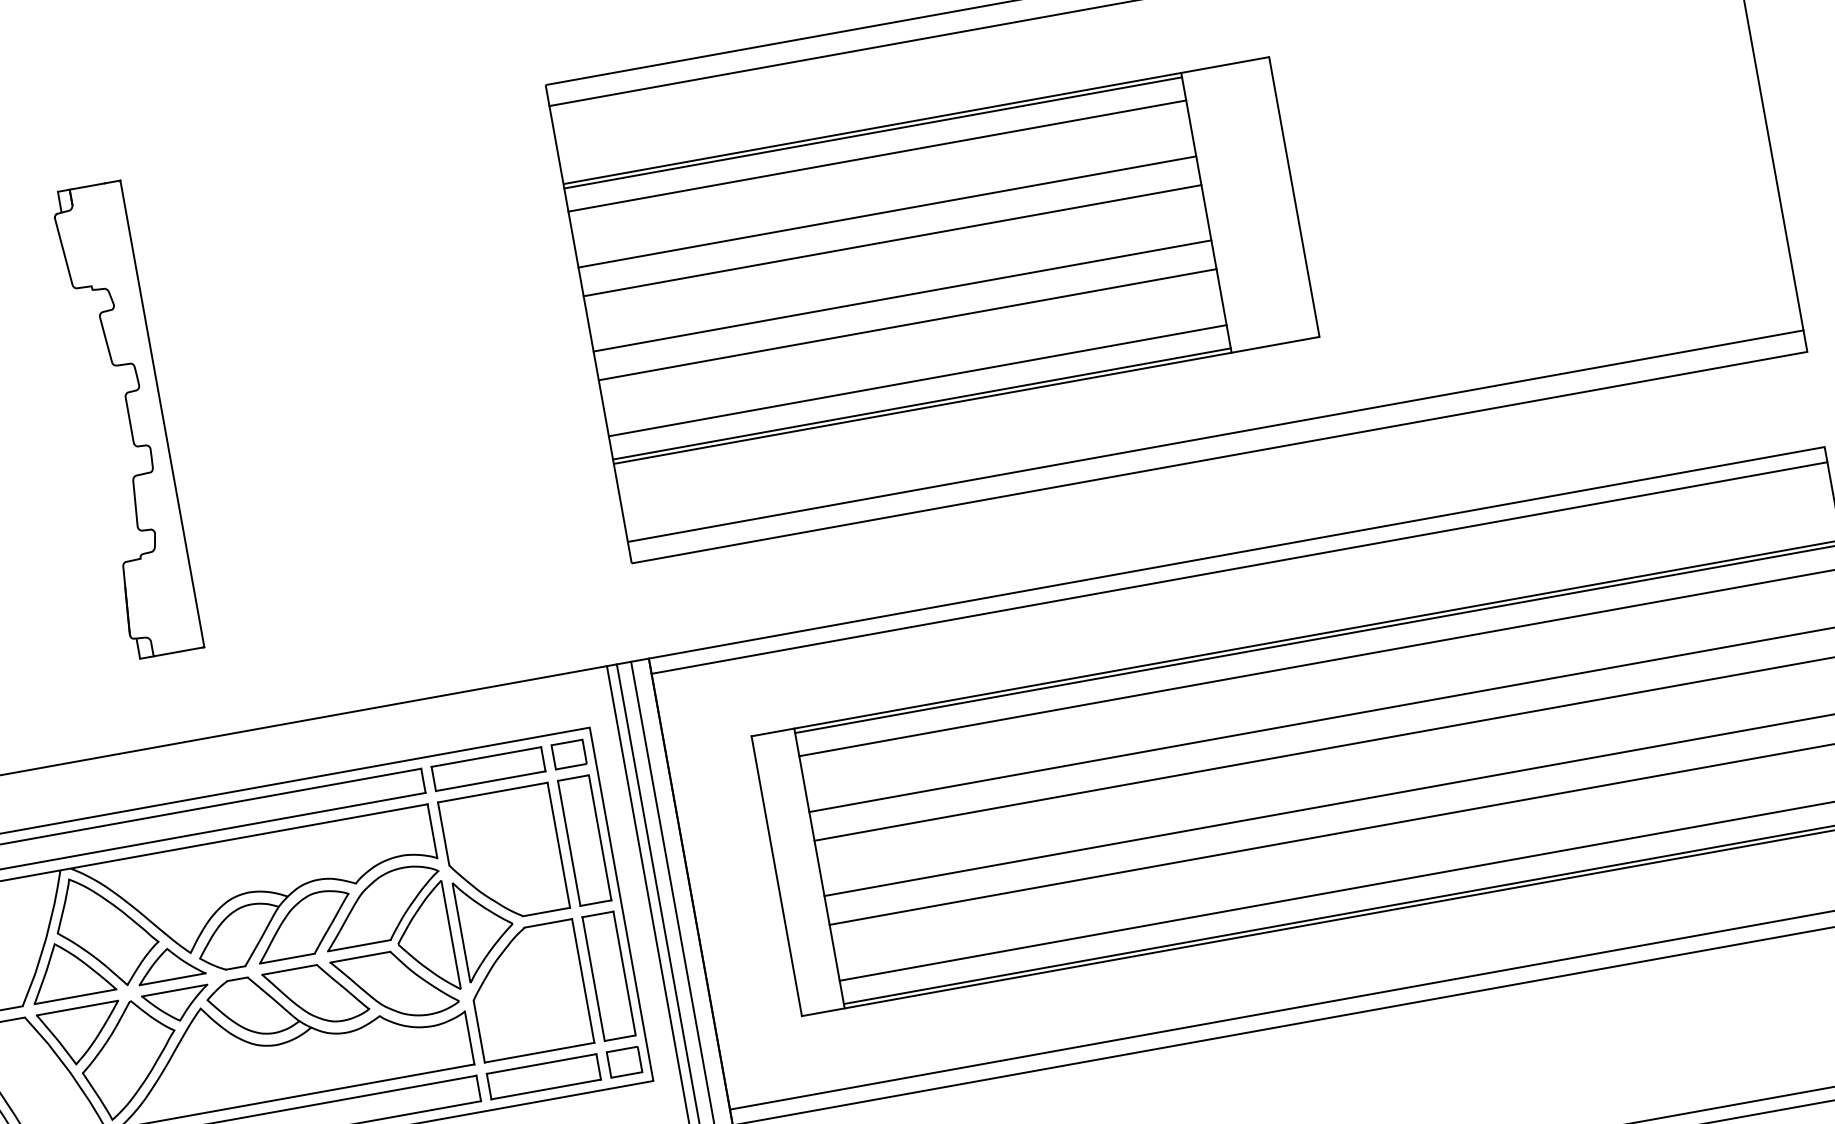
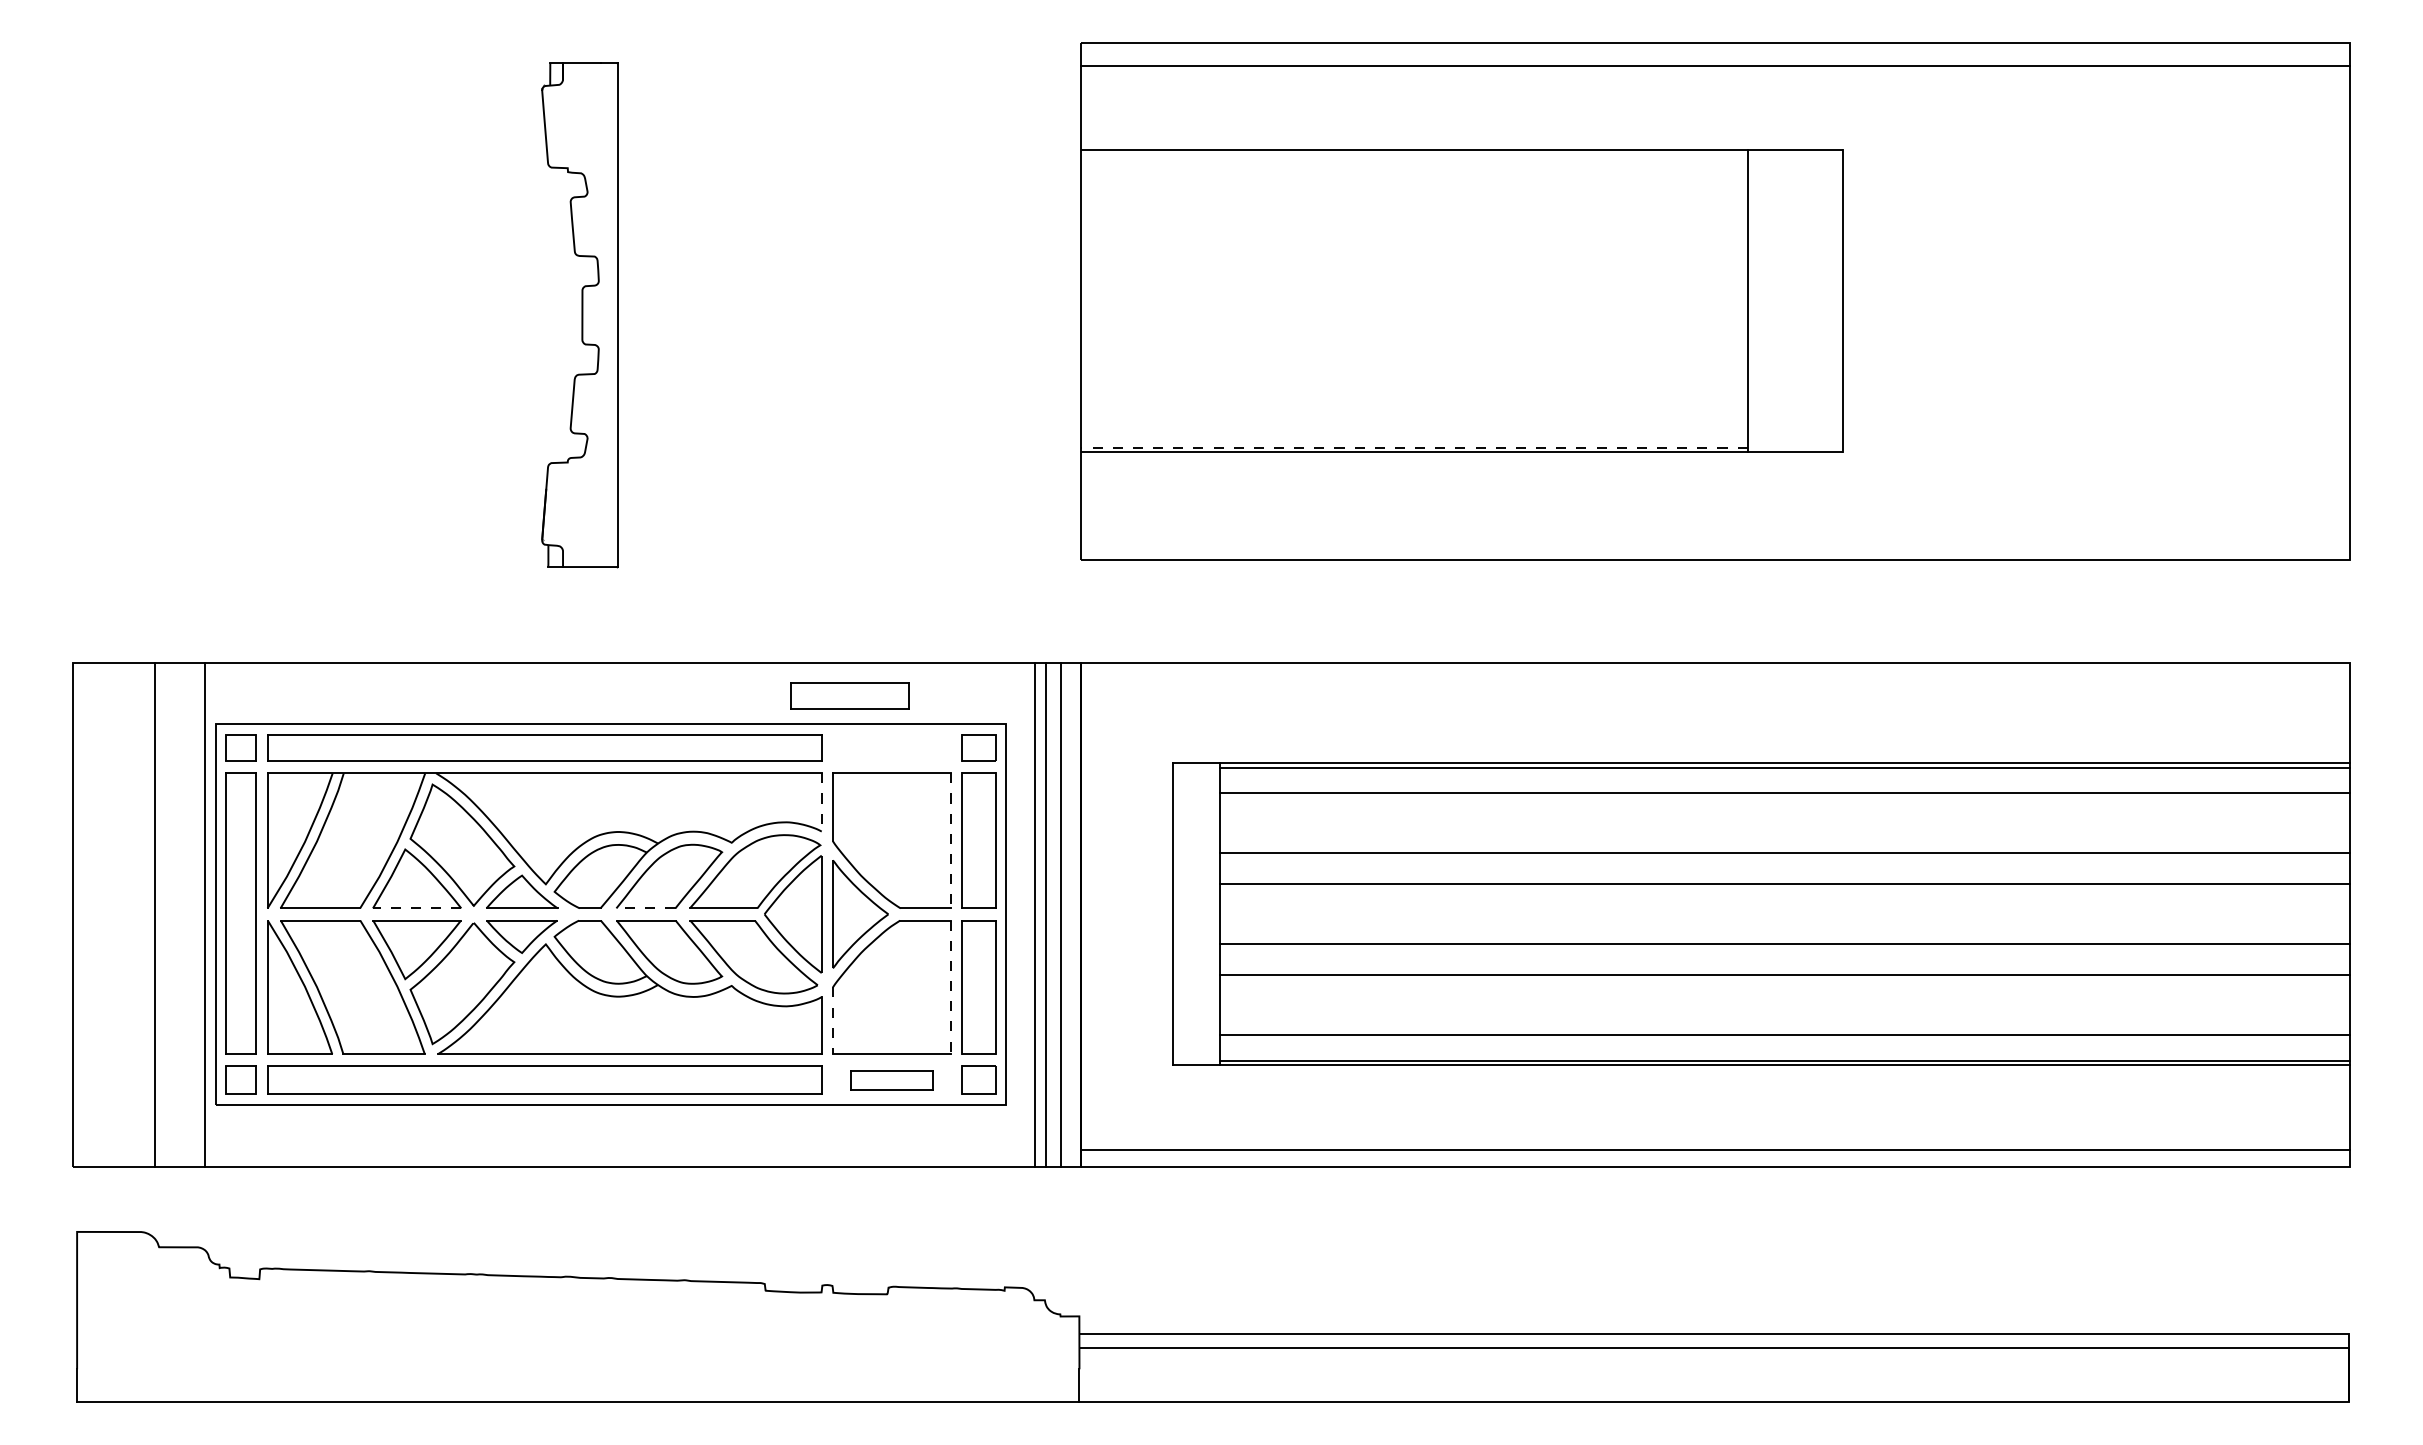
line: (872, 132) -> (1413, 154), removed
line: (876, 155) -> (1413, 179), removed
line: (886, 212) -> (1413, 240), removed
line: (892, 240) -> (1413, 271), removed
line: (901, 295) -> (1413, 330), removed
line: (907, 325) -> (1413, 362), removed
line: (917, 380) -> (1413, 422), removed
line: (922, 403) -> (1414, 447), solid -> dashed
line: (1215, 436) -> (1715, 536), removed
line: (1239, 568) -> (1715, 679), removed
part: (487, 768) -> (849, 695), moved
line: (432, 831) -> (821, 802), solid -> dashed
line: (558, 844) -> (951, 840), solid -> dashed
line: (286, 958) -> (645, 908), solid -> dashed
line: (583, 981) -> (951, 987), solid -> dashed
line: (74, 996) -> (416, 908), solid -> dashed
line: (478, 1032) -> (832, 1021), solid -> dashed
part: (543, 1076) -> (891, 1079), size x0.7

